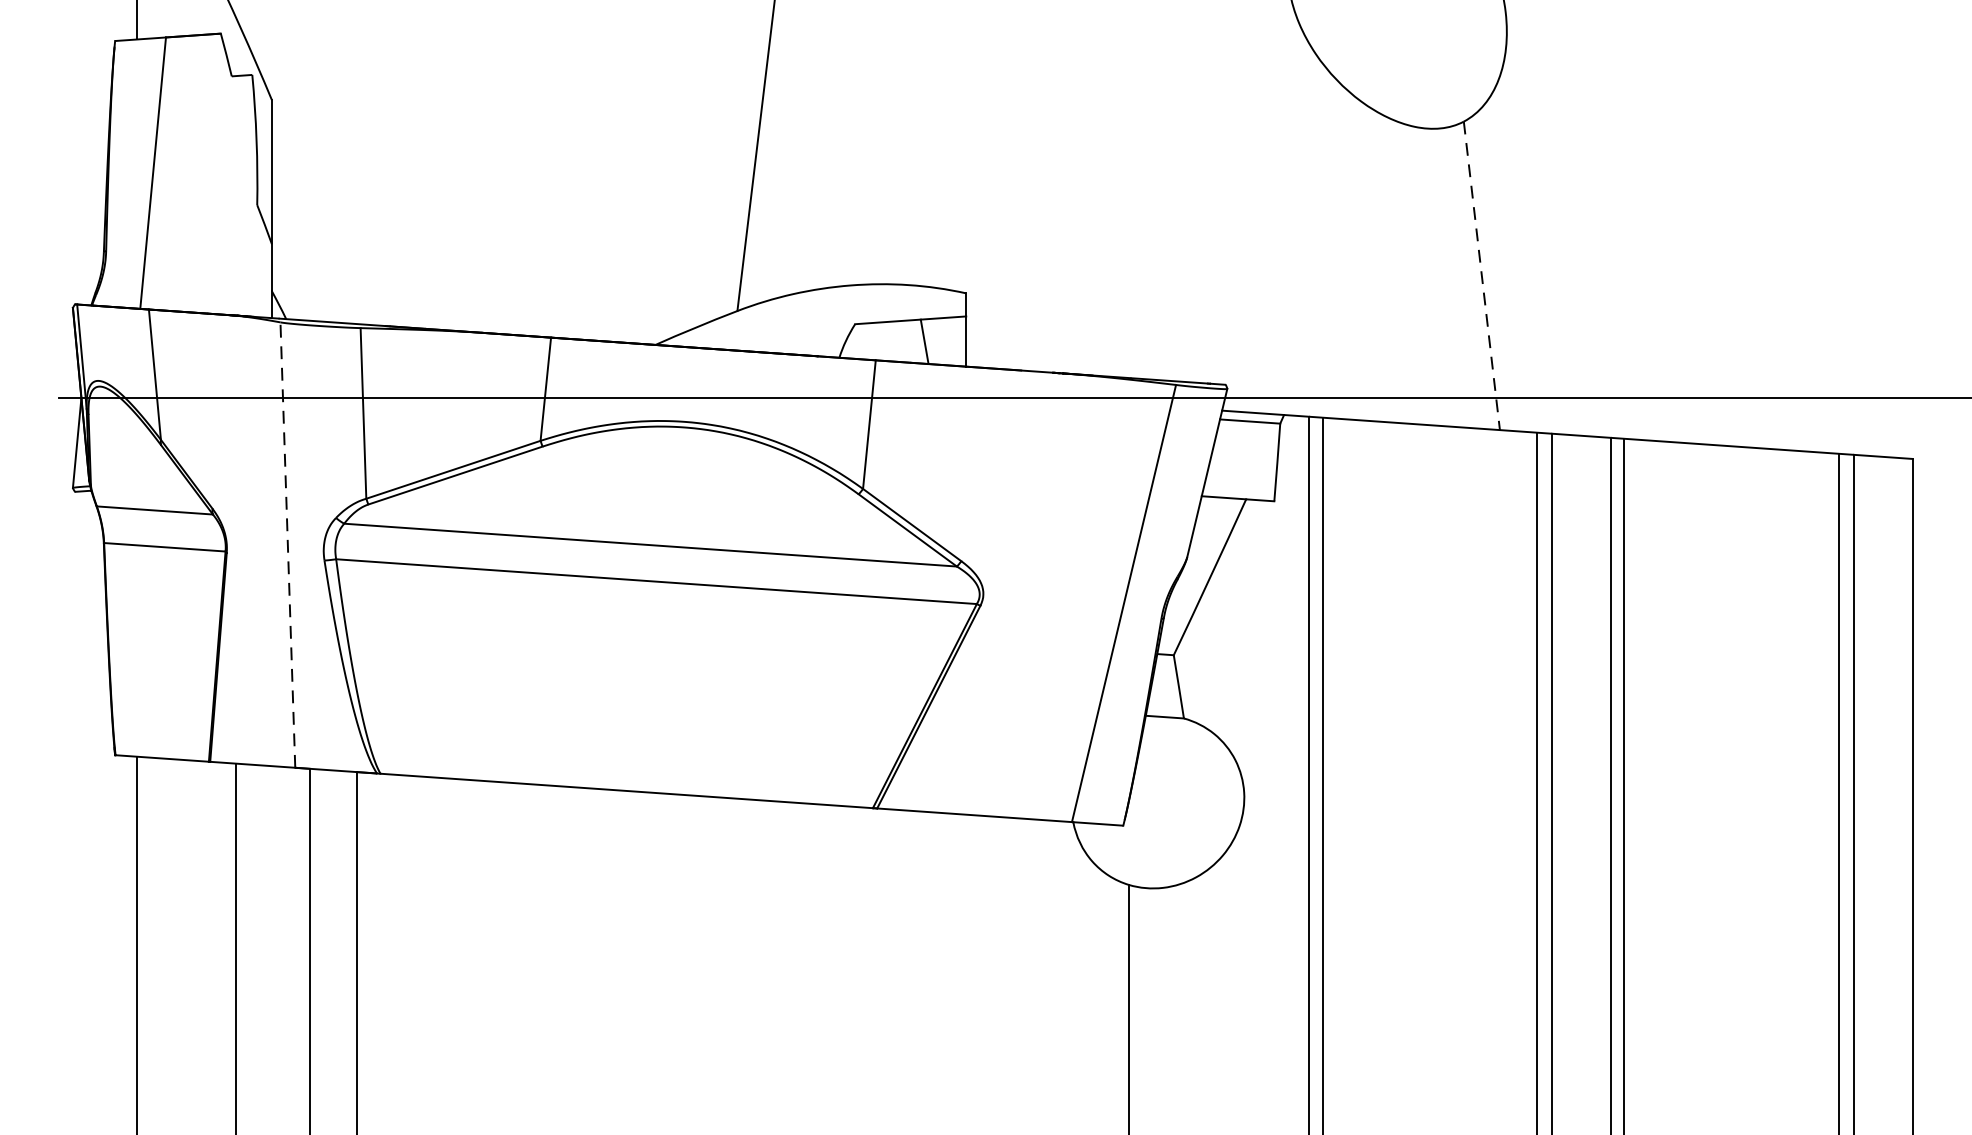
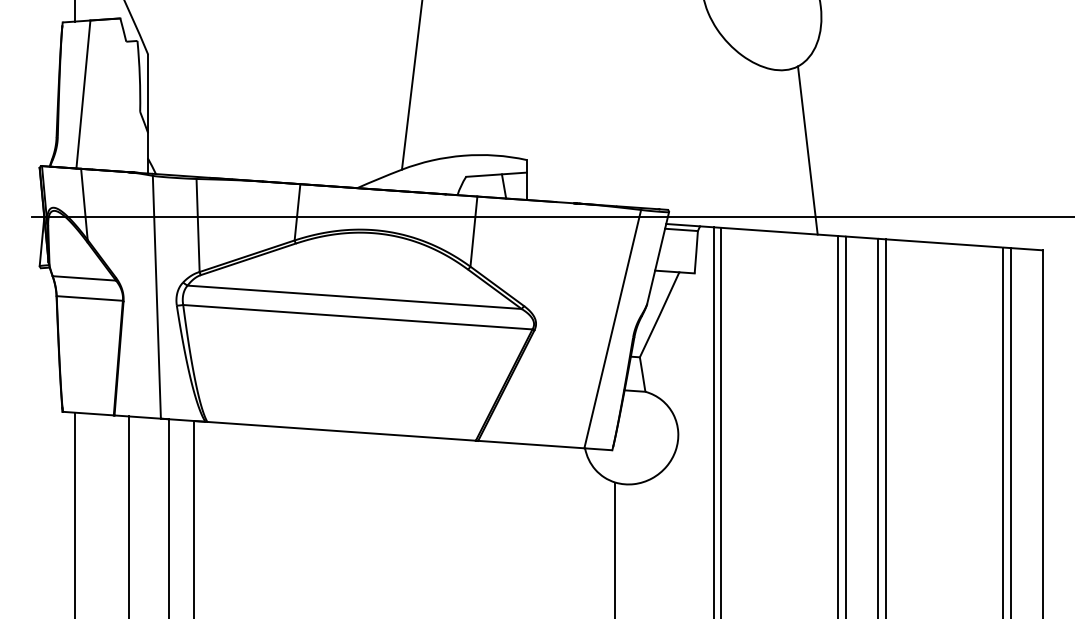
line: (1481, 275) -> (807, 150), dashed -> solid
line: (287, 543) -> (156, 296), dashed -> solid

